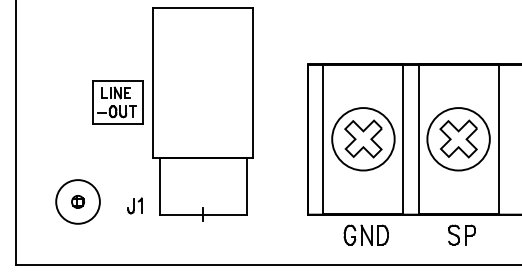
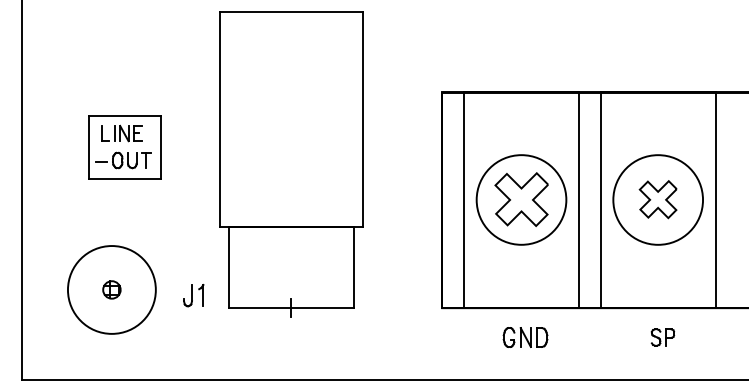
part: (117, 102) -> (124, 147), moved
part: (458, 138) -> (657, 198), size x0.7
circle: (77, 201) -> (111, 289), size x1.4
part: (365, 234) -> (524, 336), size x0.7
part: (461, 234) -> (662, 336), size x0.6

